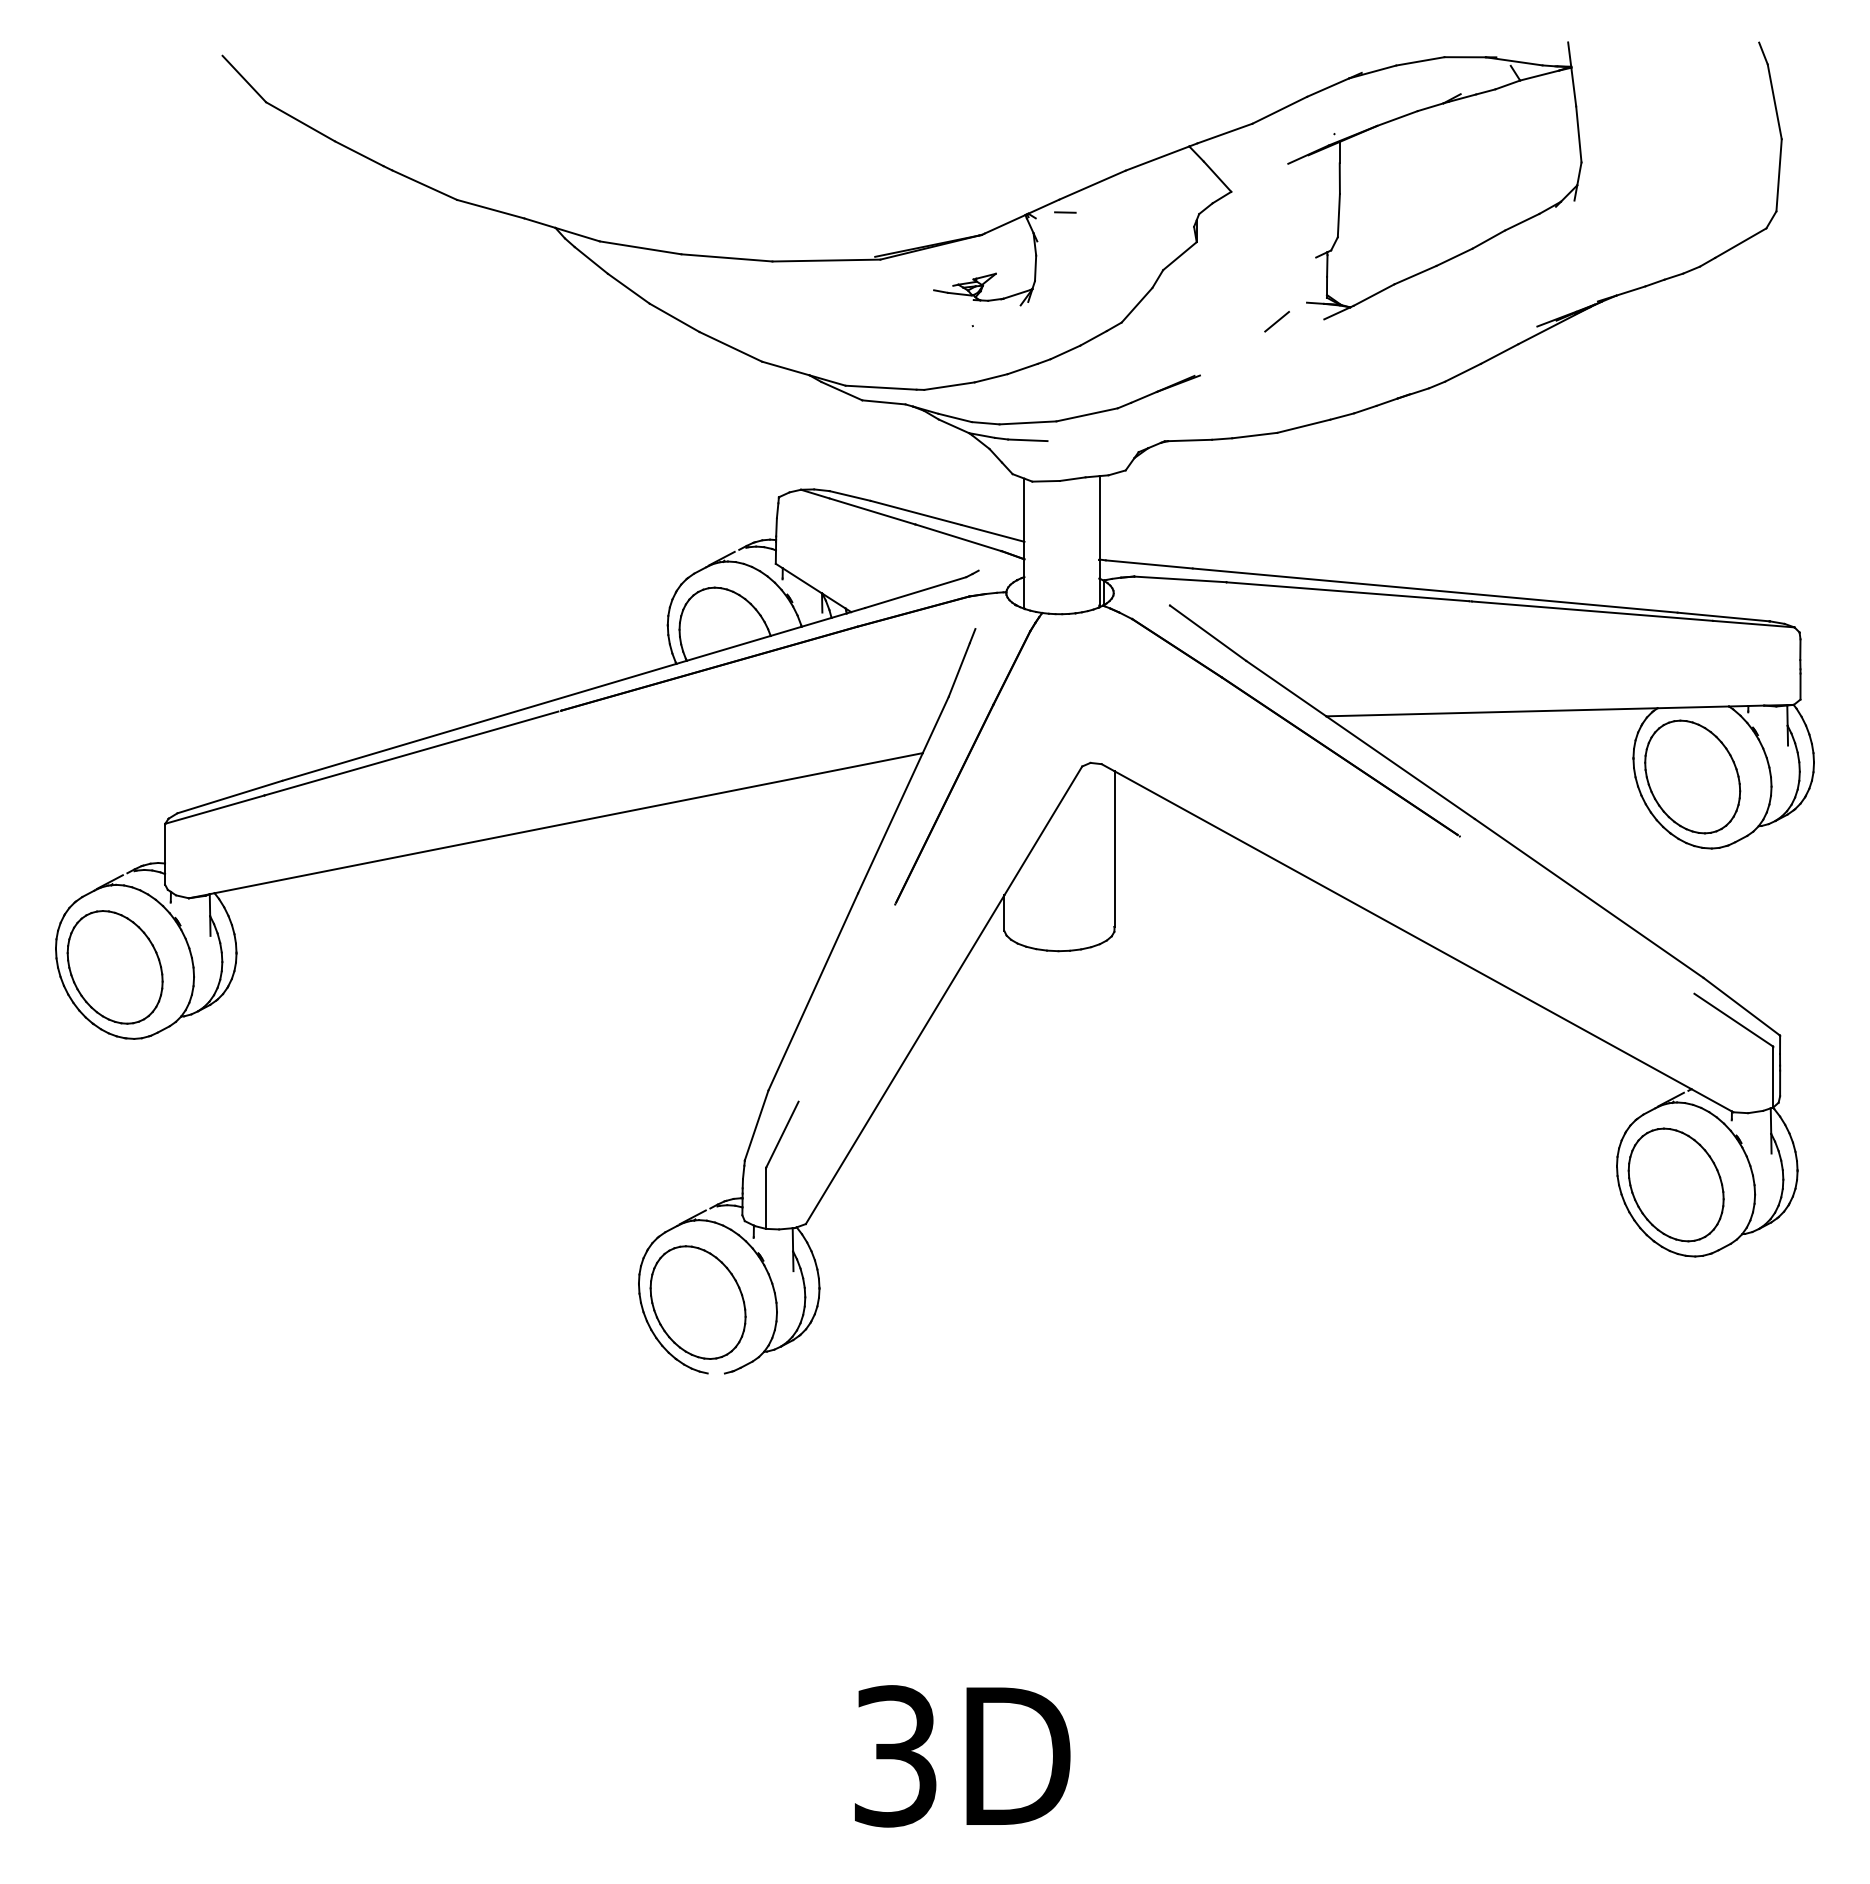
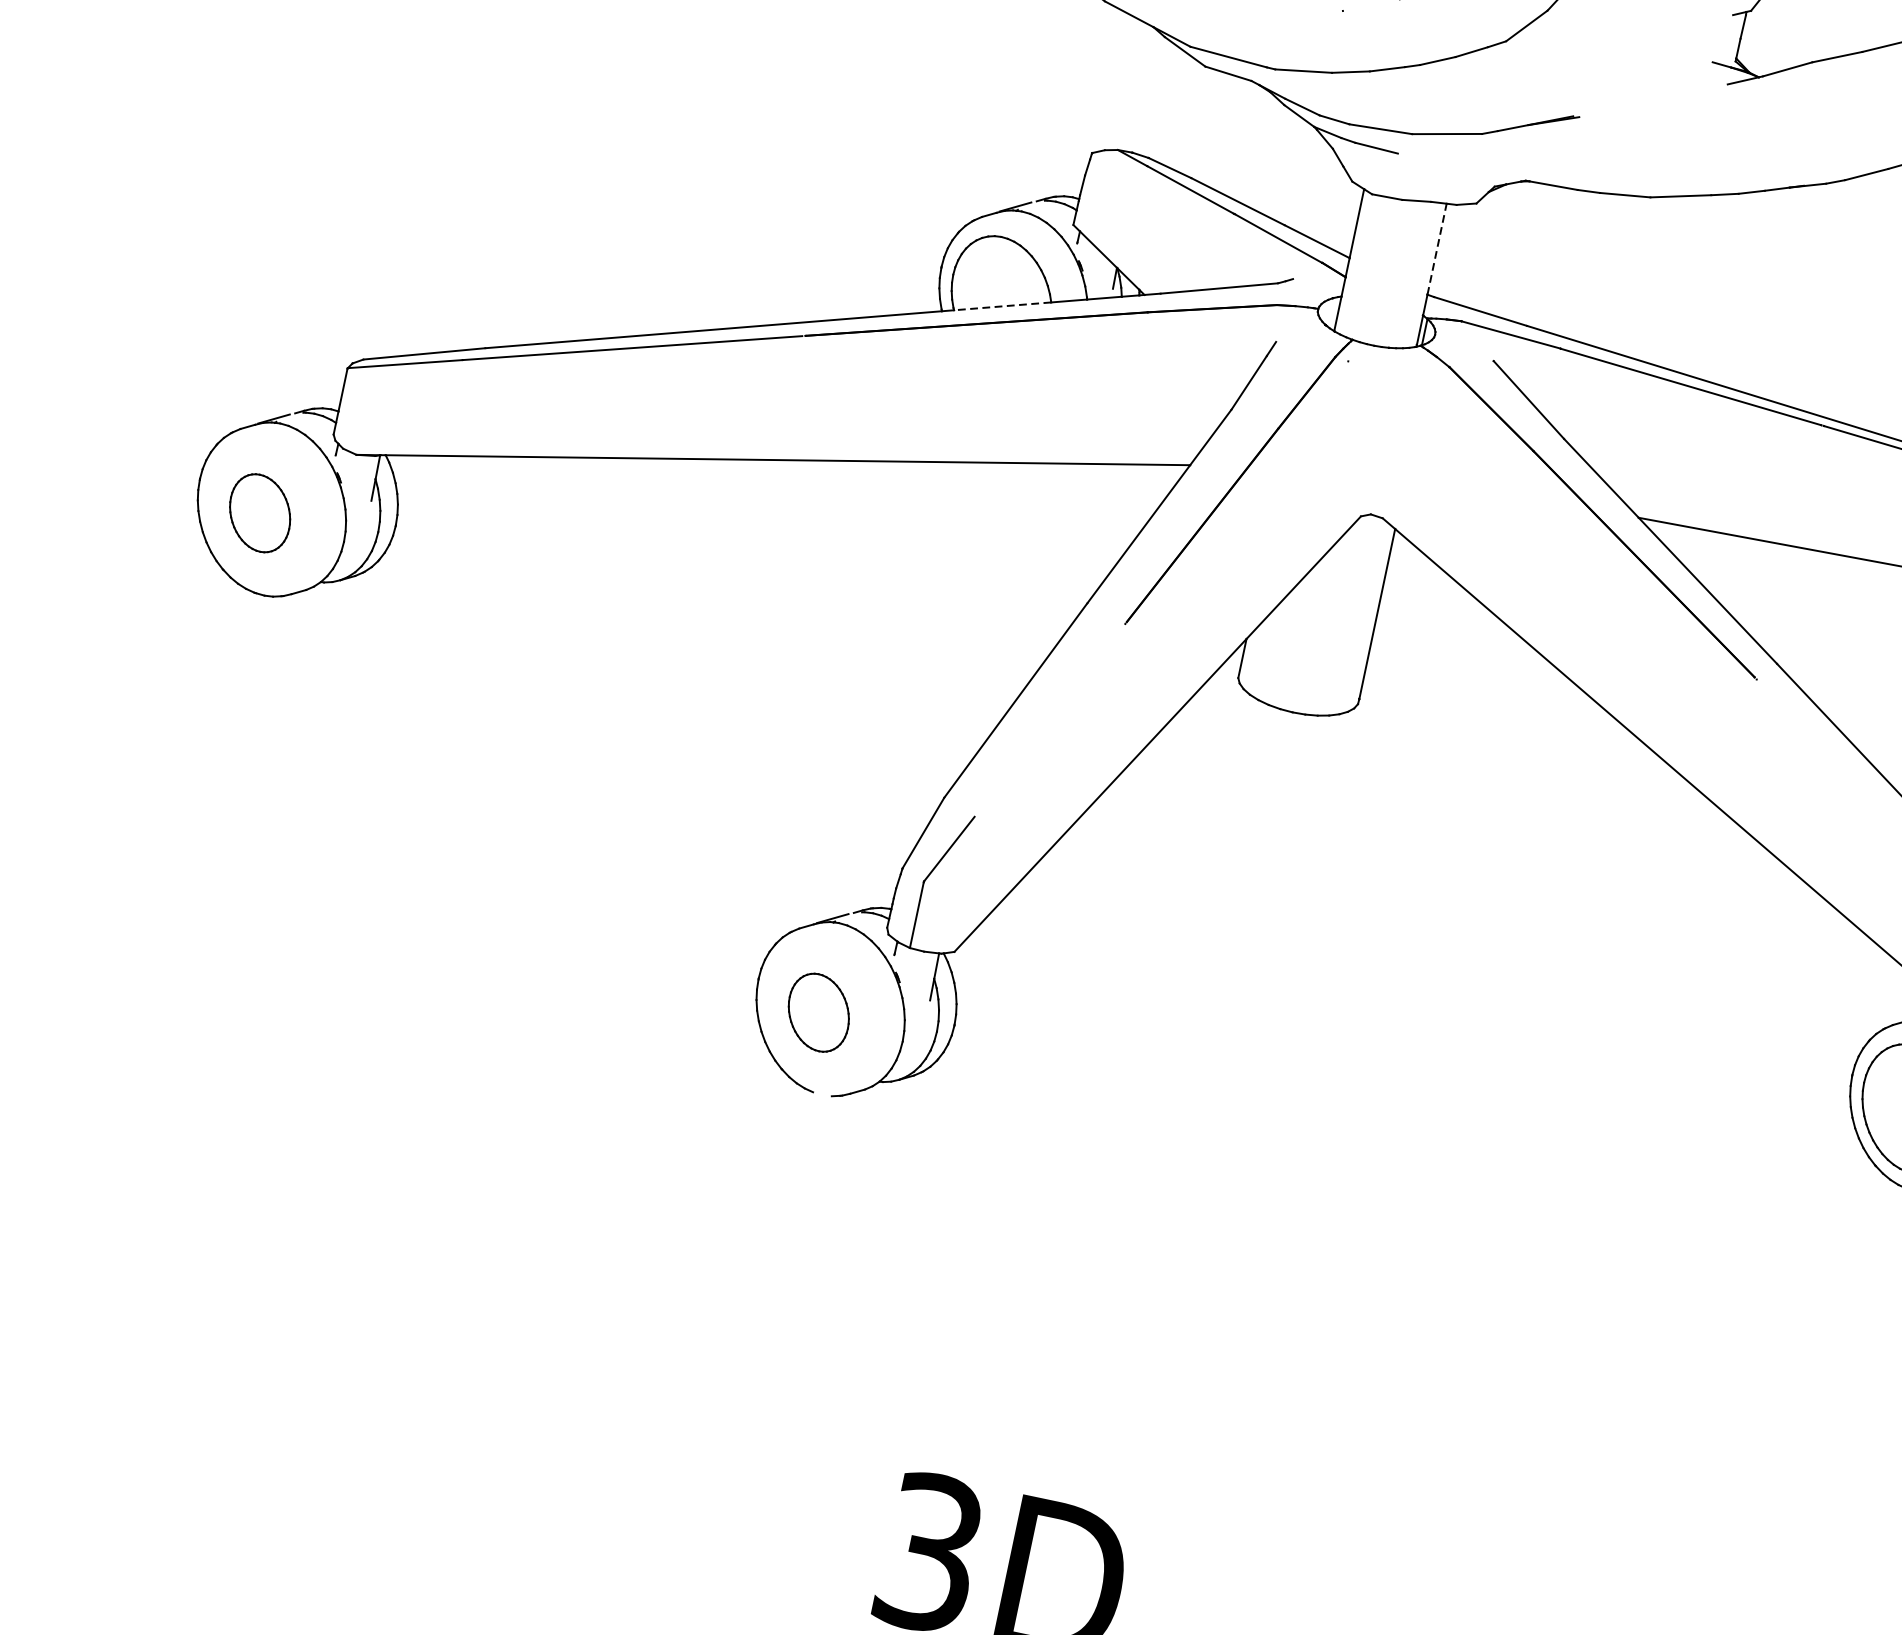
line: (1277, 321) -> (1676, 76), removed
line: (1099, 517) -> (1437, 248), solid -> dashed
line: (728, 648) -> (1002, 306), solid -> dashed
part: (114, 967) -> (259, 513), size x0.6
part: (697, 1302) -> (818, 1012), size x0.6

